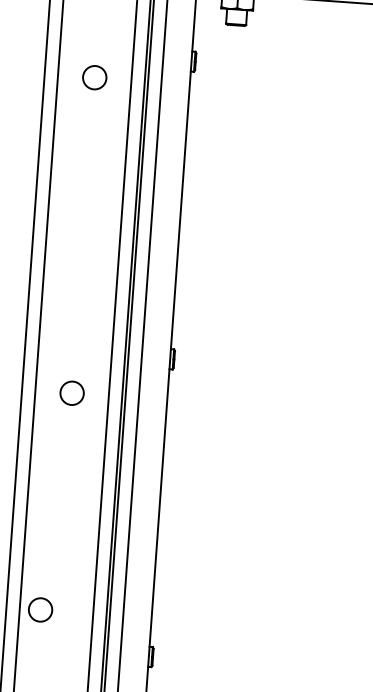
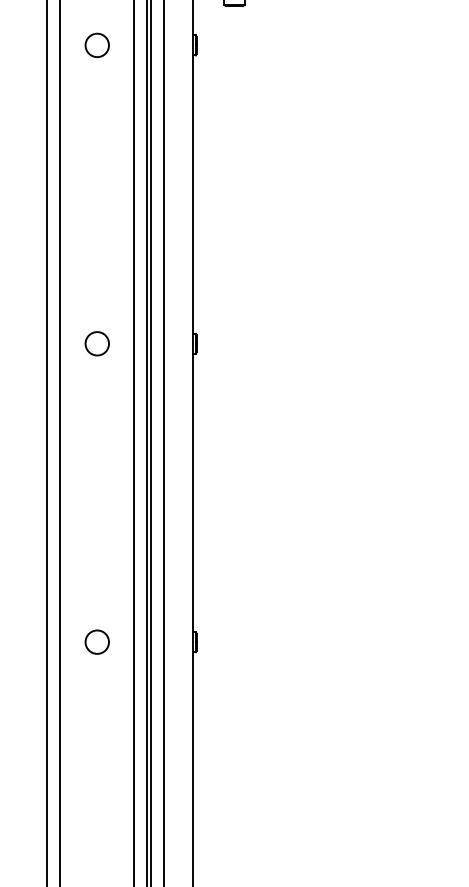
circle: (94, 76) -> (96, 44), moved
circle: (71, 392) -> (96, 343), moved
circle: (39, 609) -> (96, 641), moved

